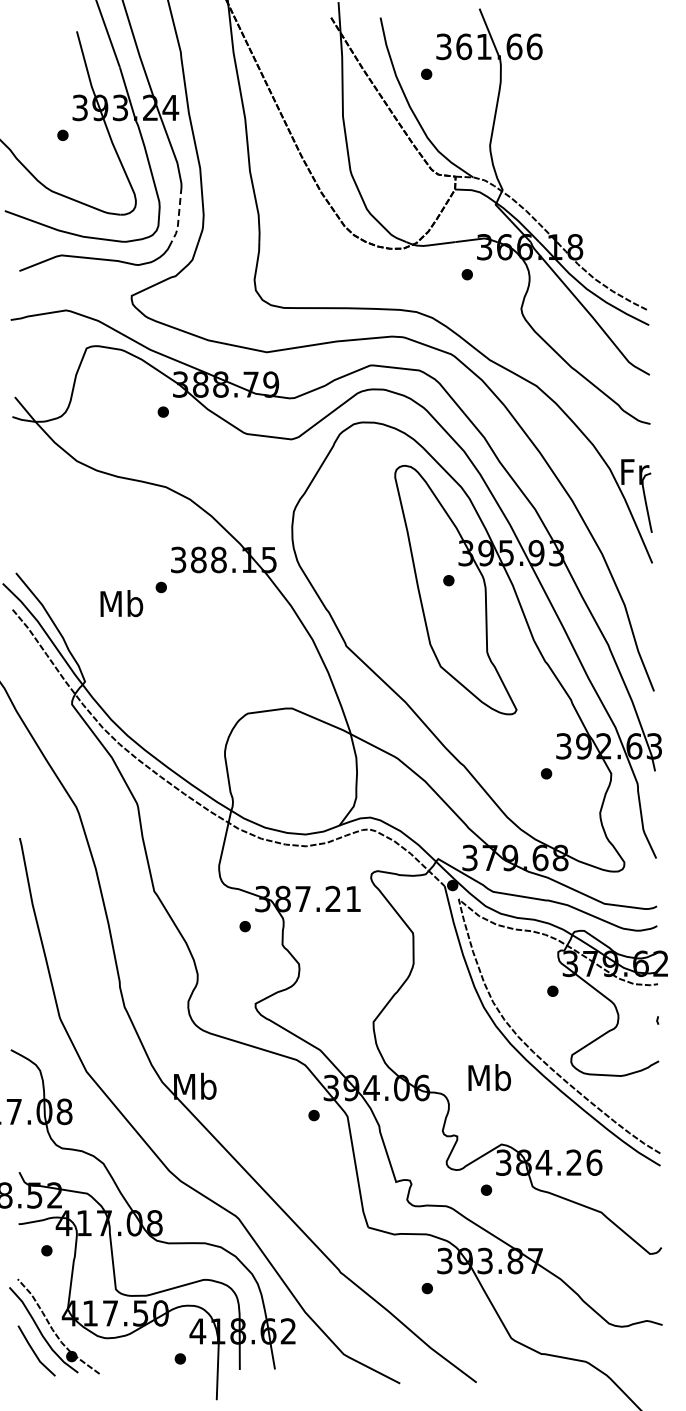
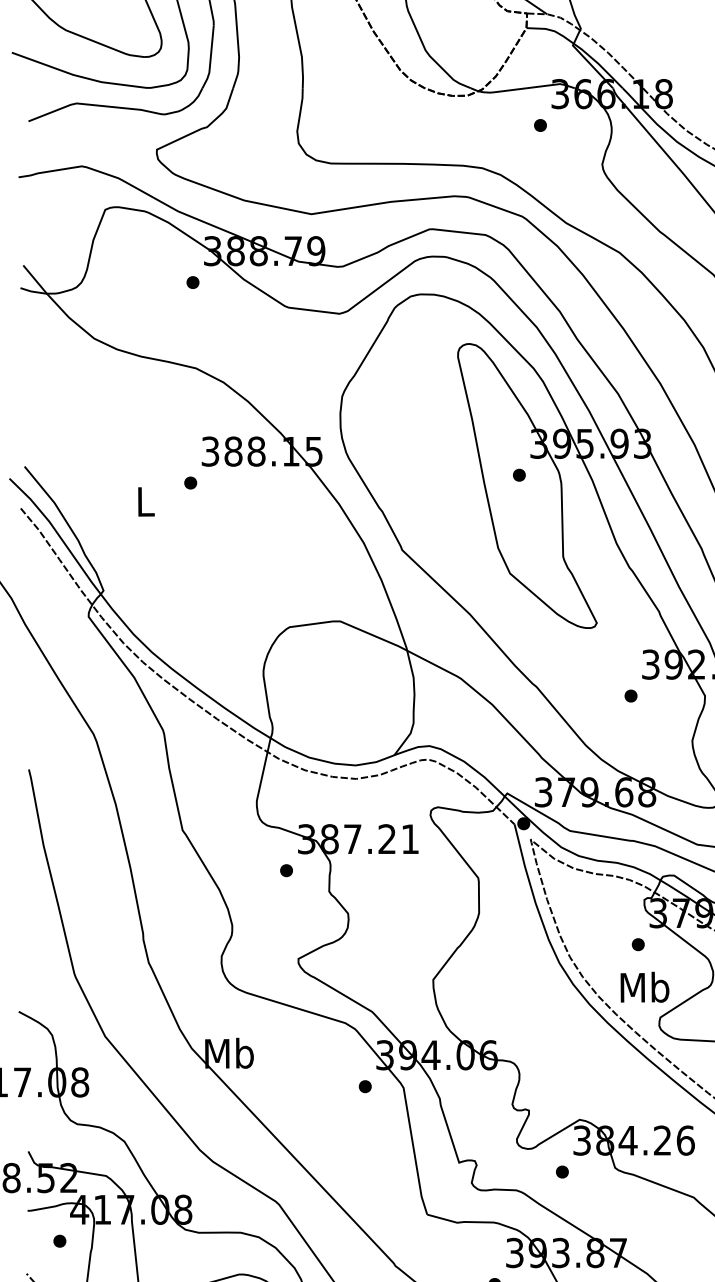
line: (178, 216) -> (210, 58), dashed -> solid
text: (121, 603) -> (145, 501), Mb -> L
text: (489, 1077) -> (644, 987), moved

